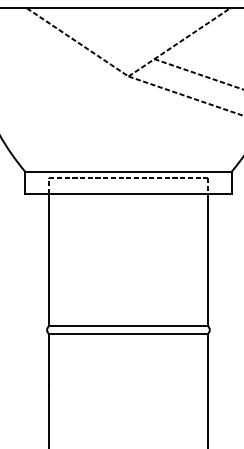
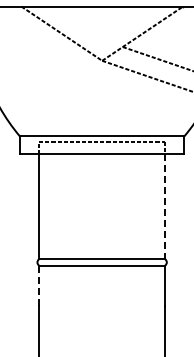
line: (208, 260) -> (165, 207), solid -> dashed
line: (49, 360) -> (39, 286), solid -> dashed

